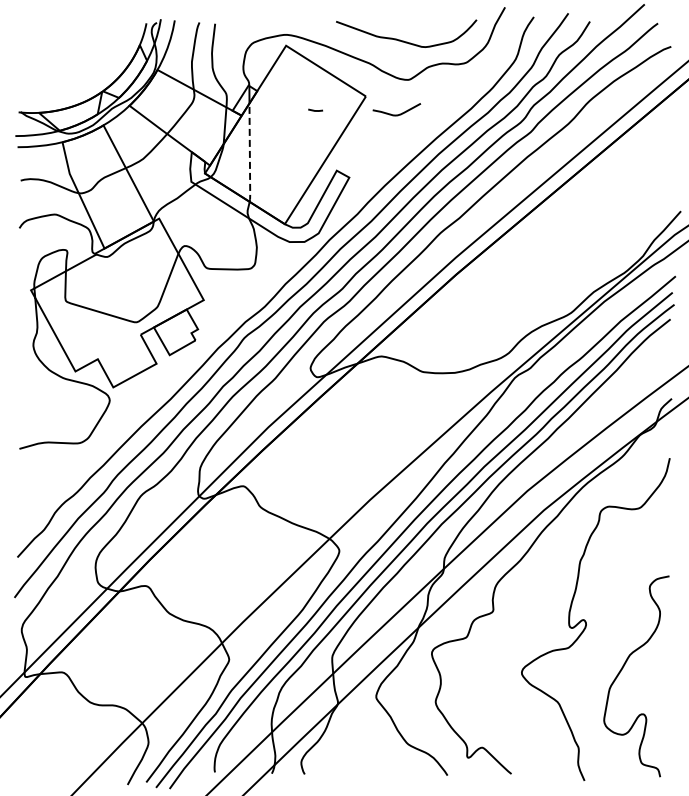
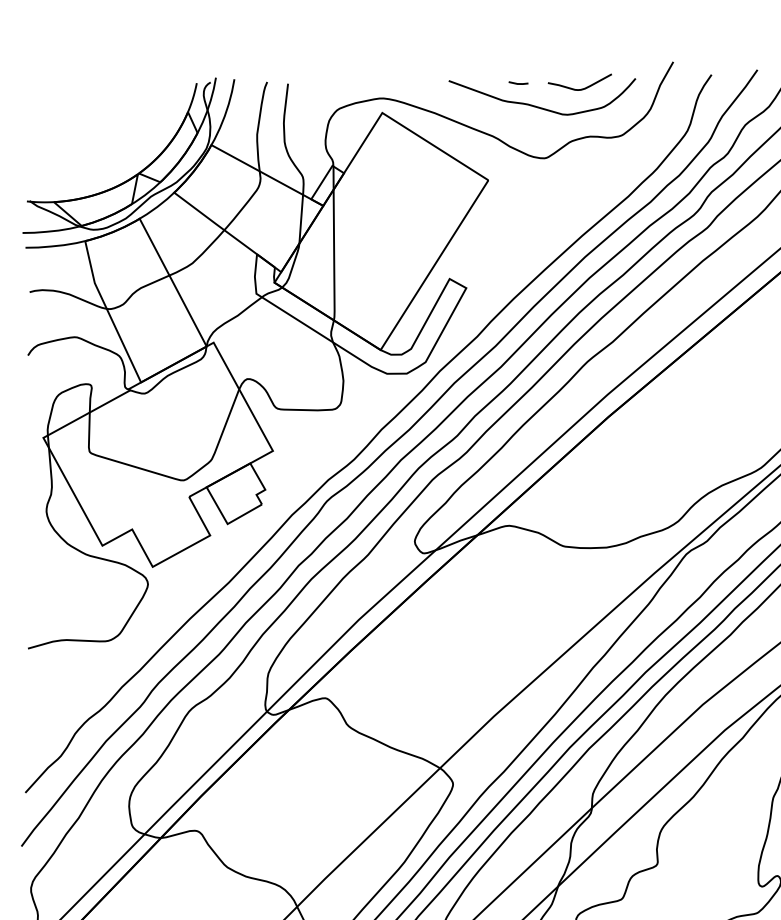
line: (315, 110) -> (518, 83), moved
curve: (399, 113) -> (583, 87), moved
line: (249, 154) -> (333, 257), dashed -> solid

